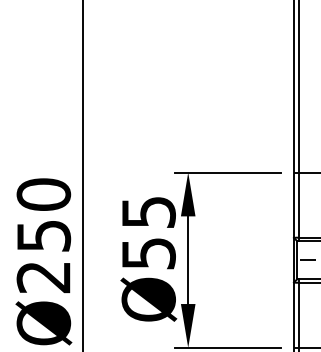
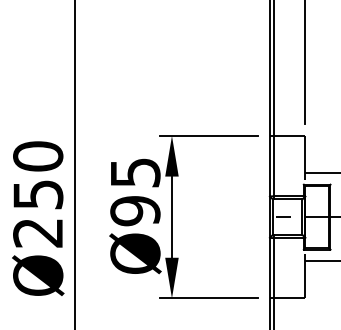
text: (148, 254) -> (135, 211), Ø55 -> Ø95

